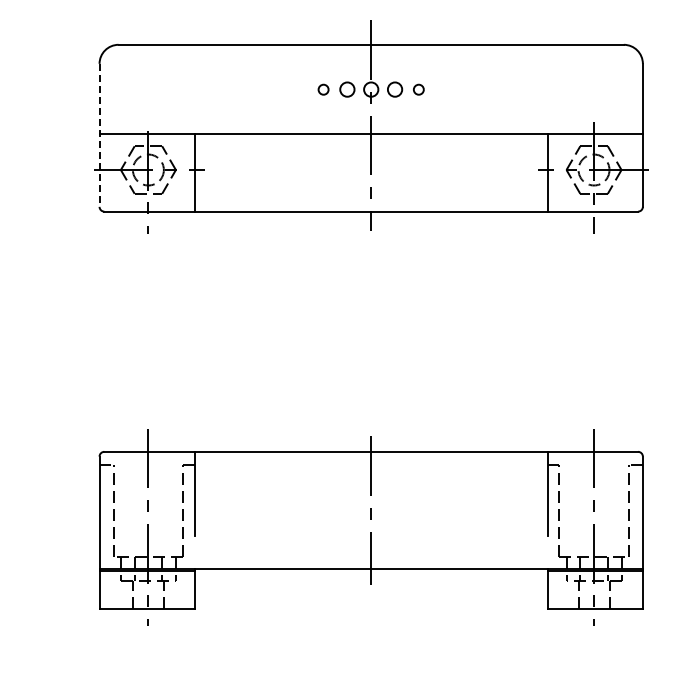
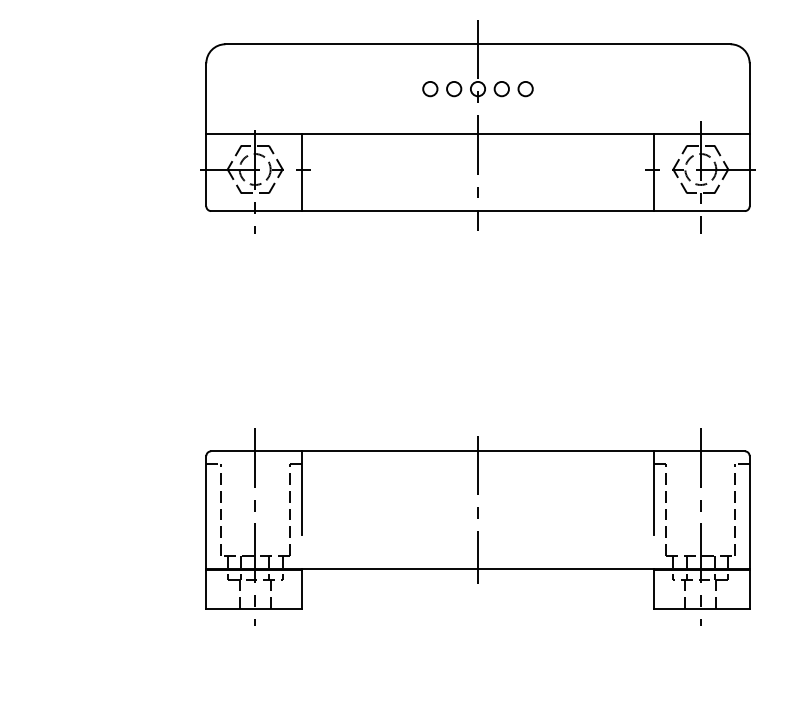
circle: (323, 90) -> (430, 89), size x1.43
circle: (418, 90) -> (525, 89), size x1.43
line: (99, 136) -> (206, 135), dashed -> solid

